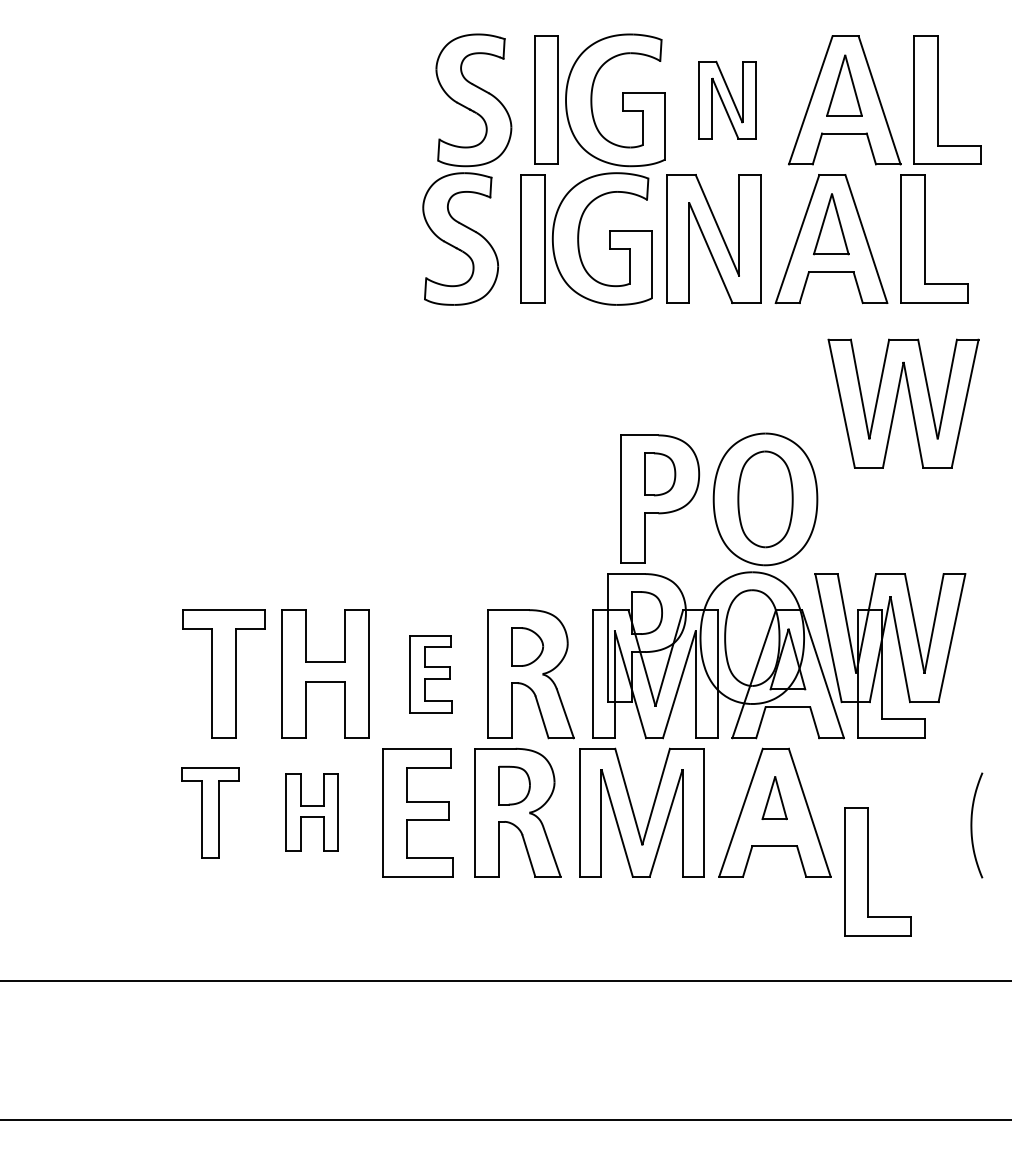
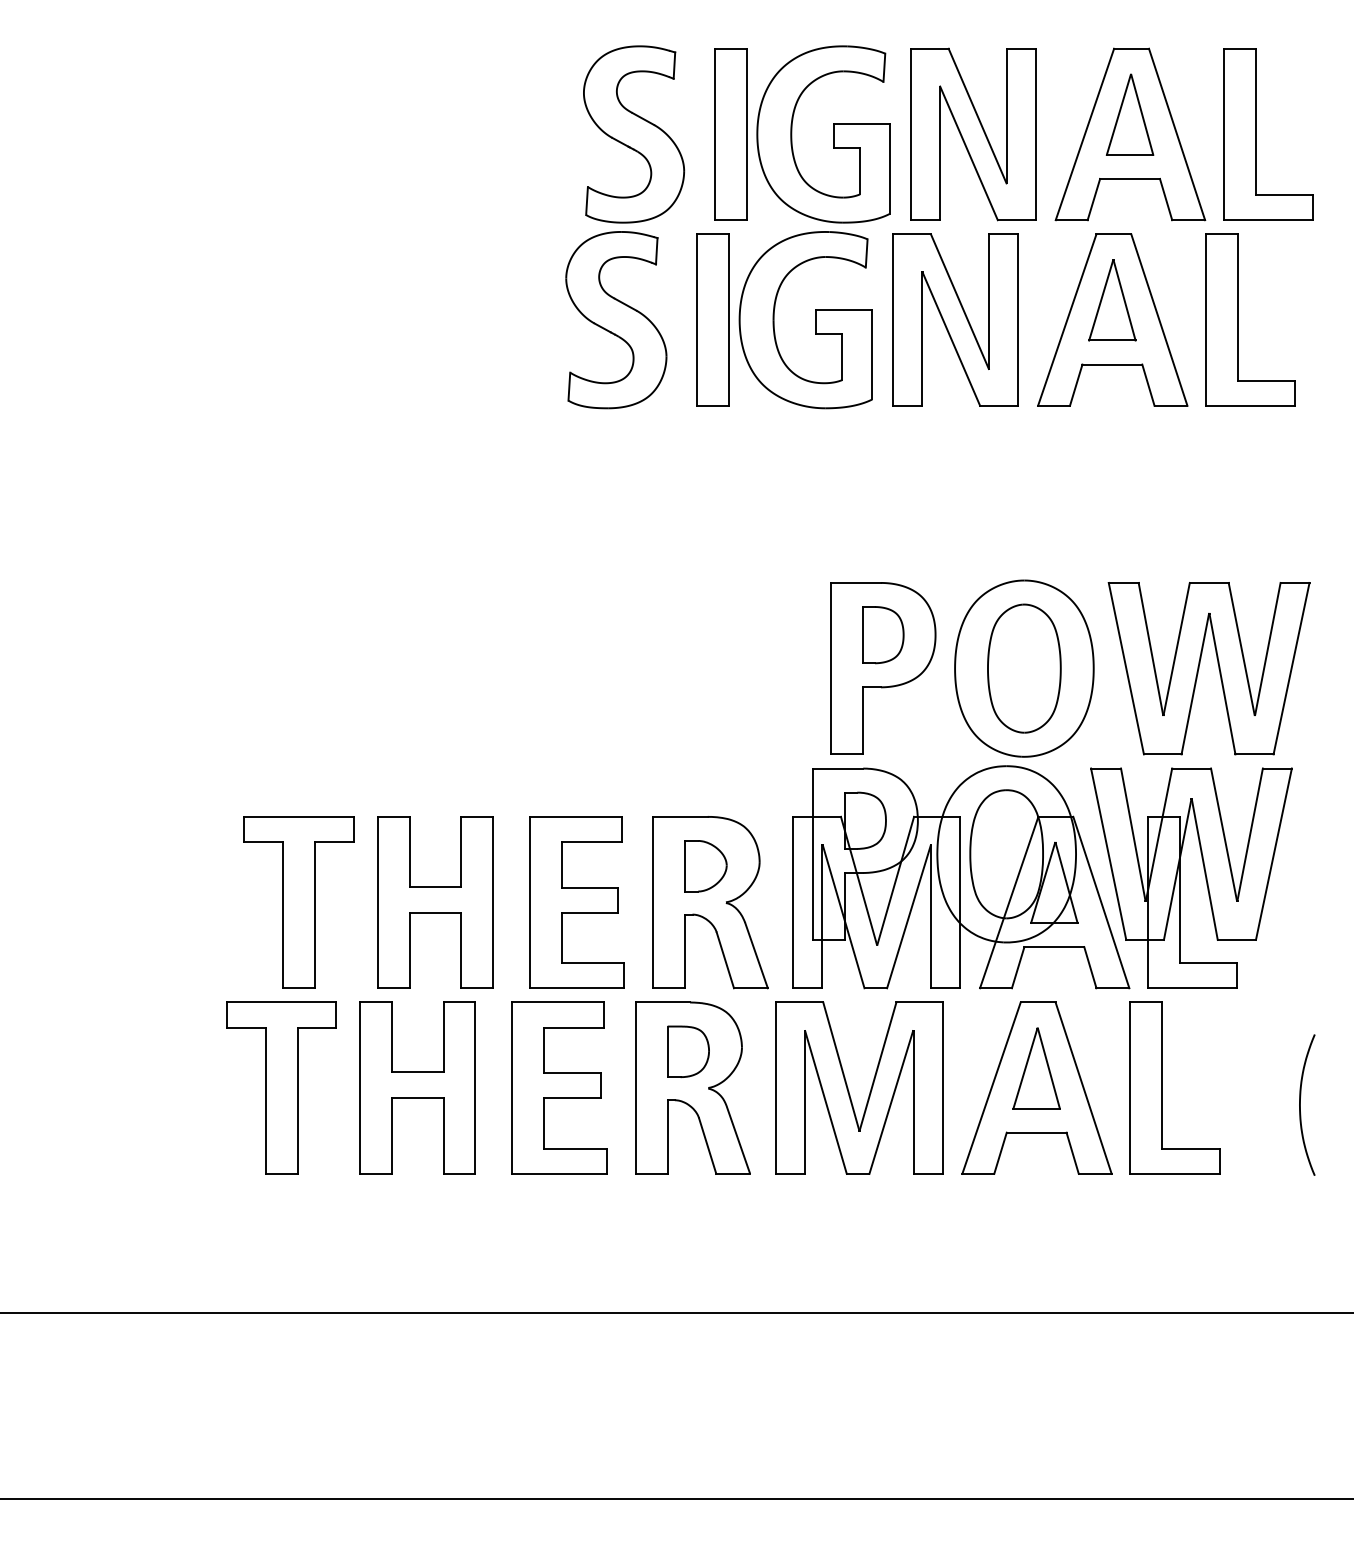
part: (727, 100) -> (973, 134), size x1.67
part: (897, 400) -> (1200, 664), moved
part: (430, 674) -> (576, 902), size x1.67
part: (774, 798) -> (1036, 1068), size x1.43
part: (210, 812) -> (281, 1087), size x1.43
part: (312, 812) -> (417, 1087), size x1.67
part: (868, 871) -> (1162, 1087), moved

